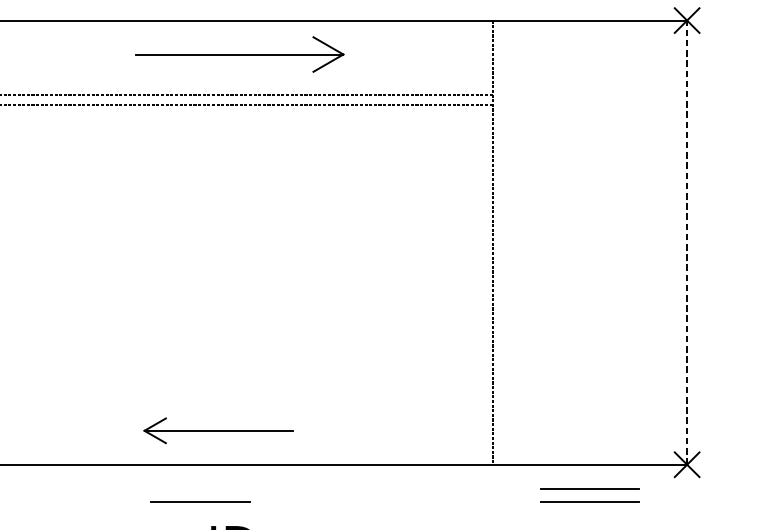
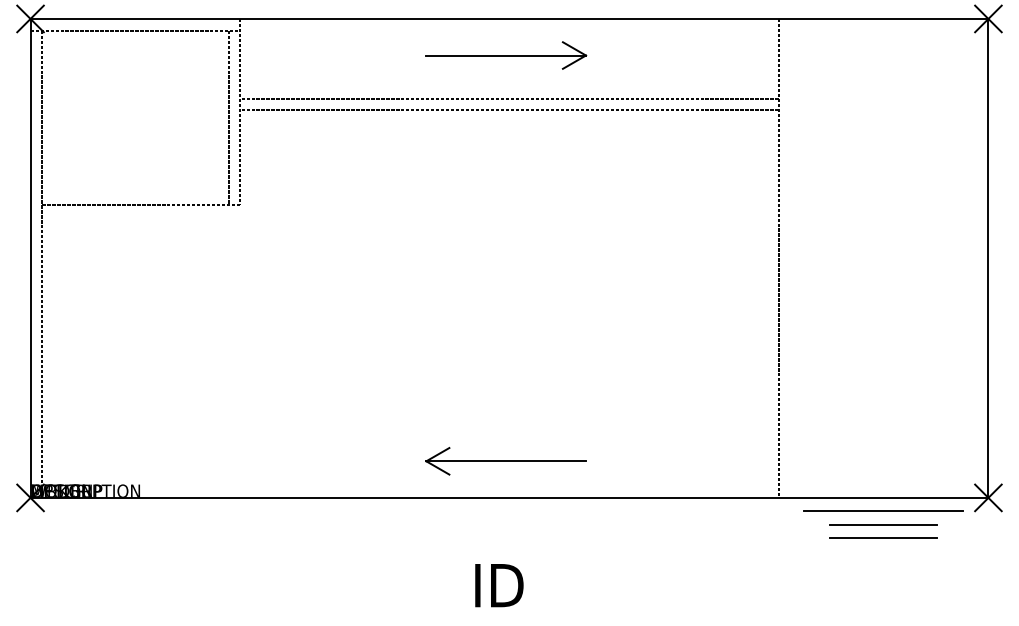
part: (240, 54) -> (506, 55), size x0.71
line: (687, 241) -> (988, 257), dashed -> solid
part: (217, 430) -> (505, 461), moved
line: (589, 477) -> (883, 511), added
line: (200, 501) -> (463, 537), removed

